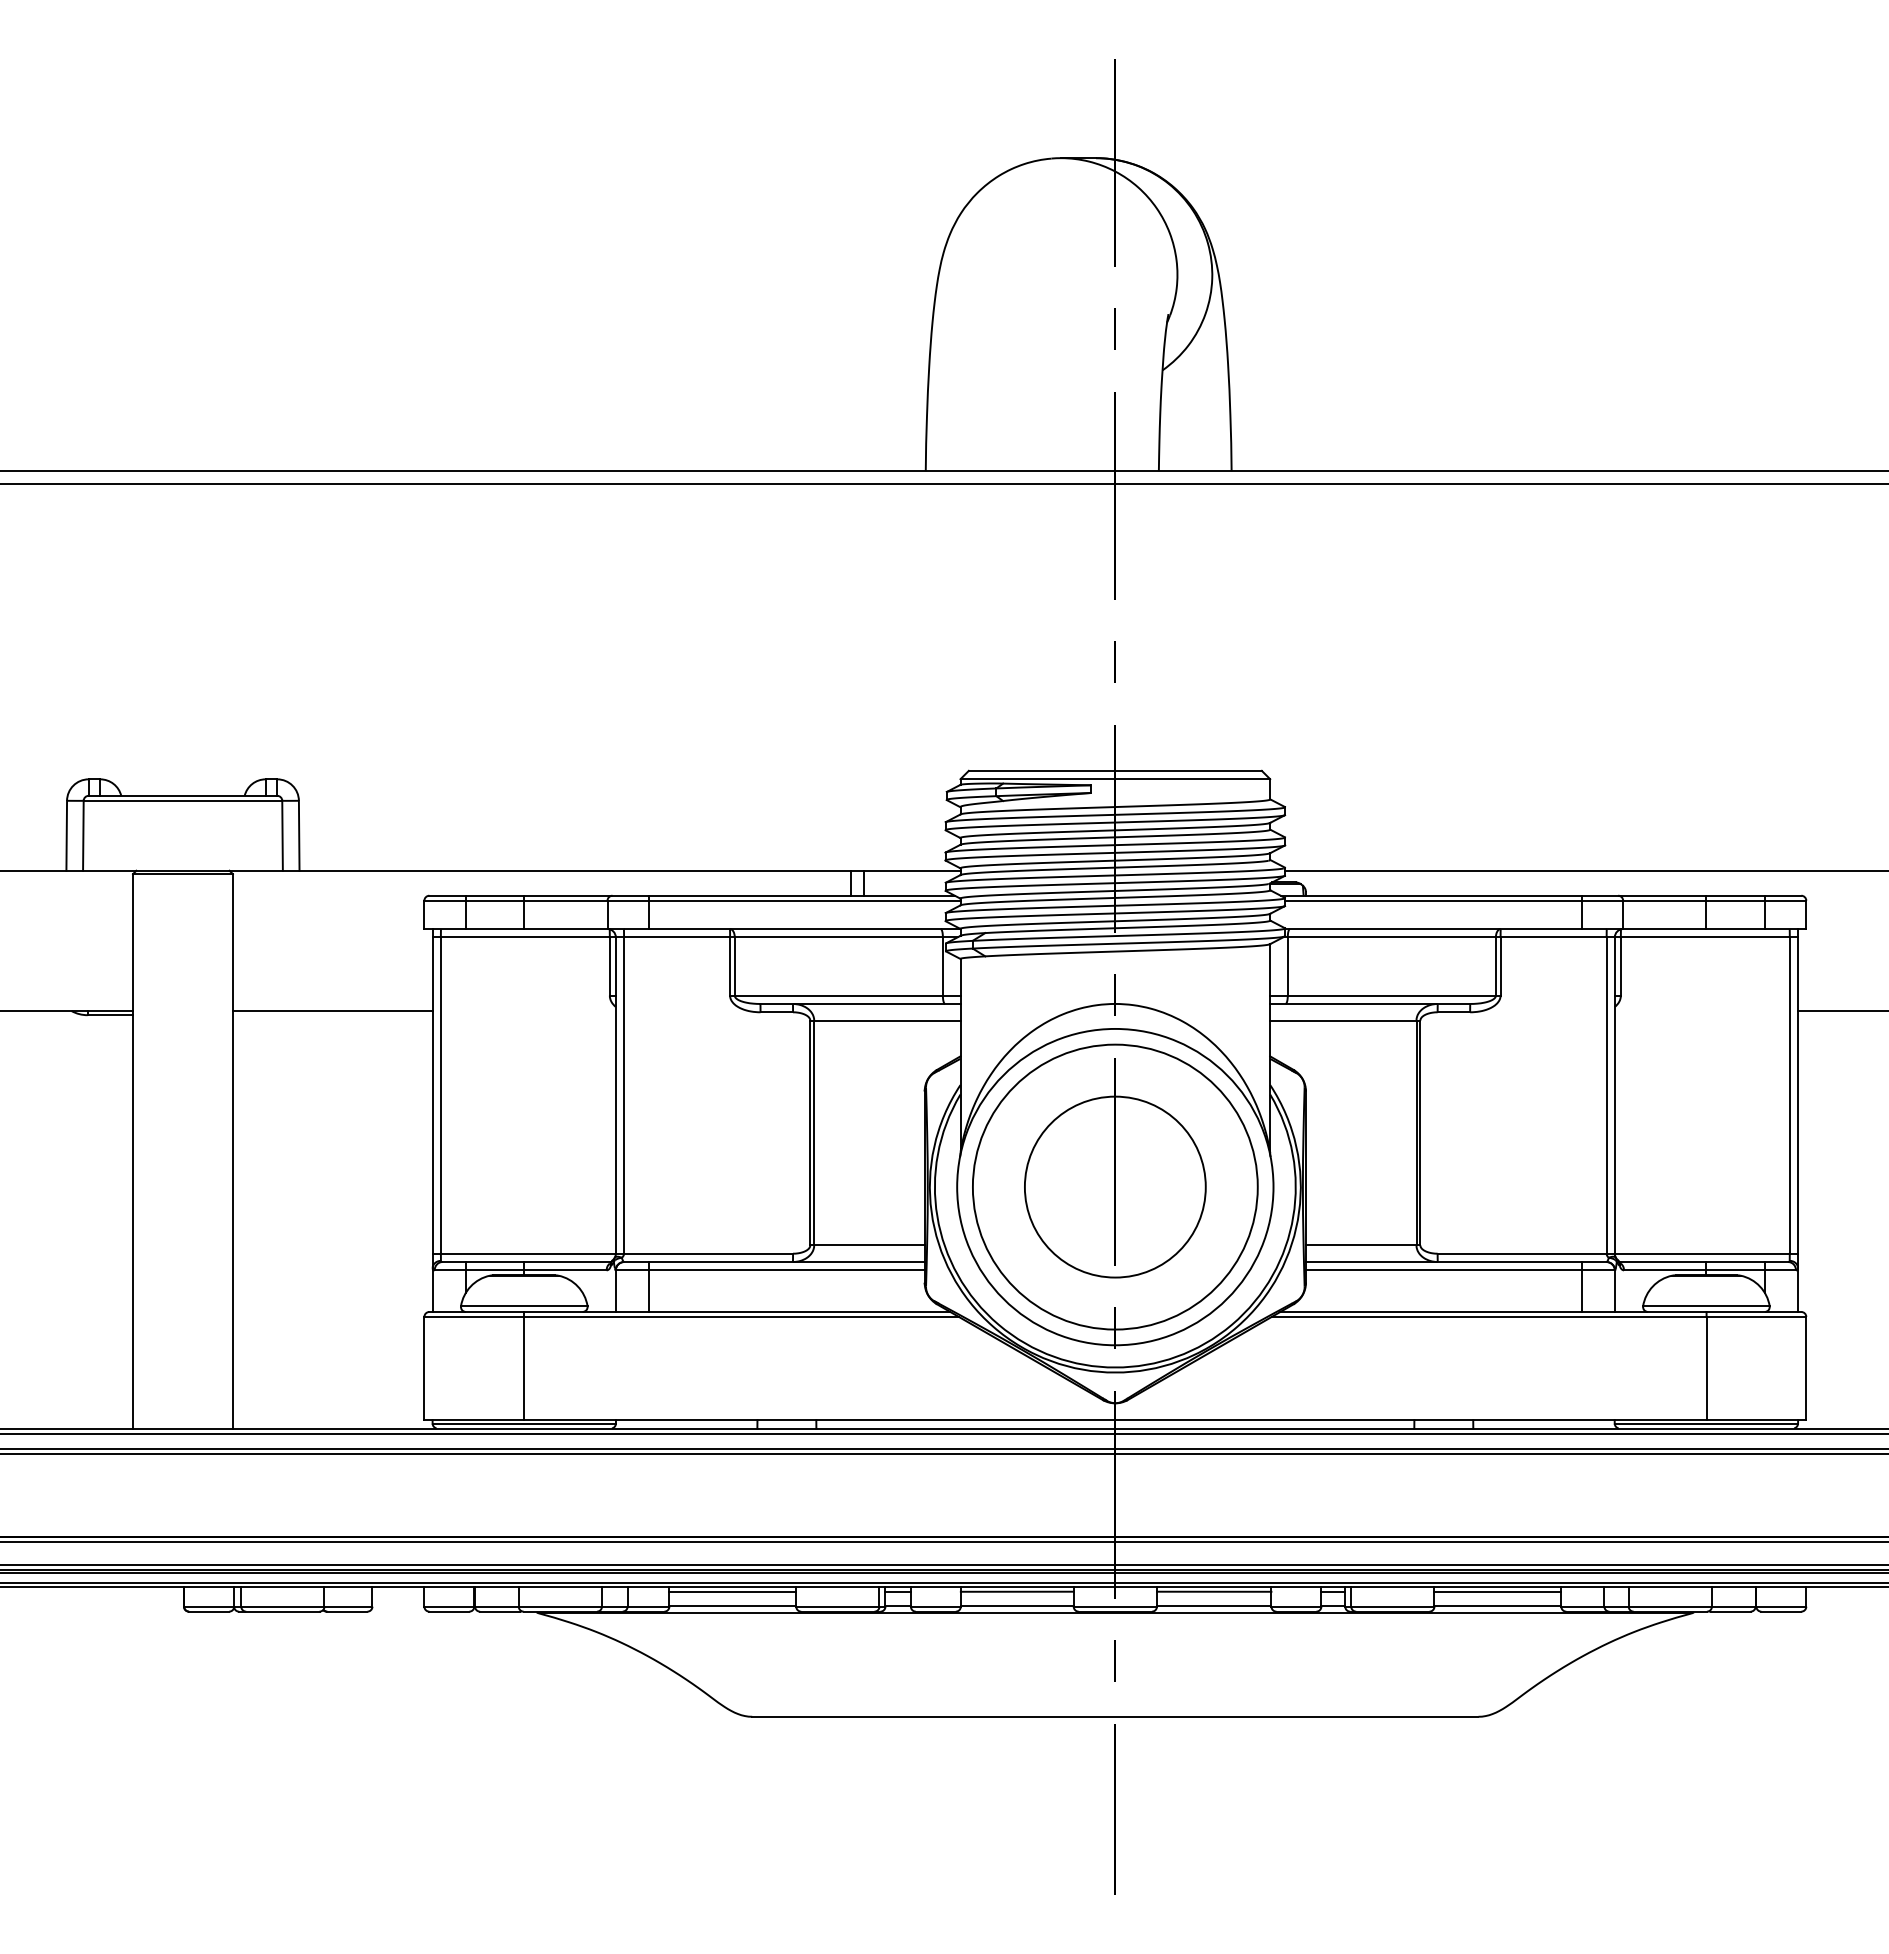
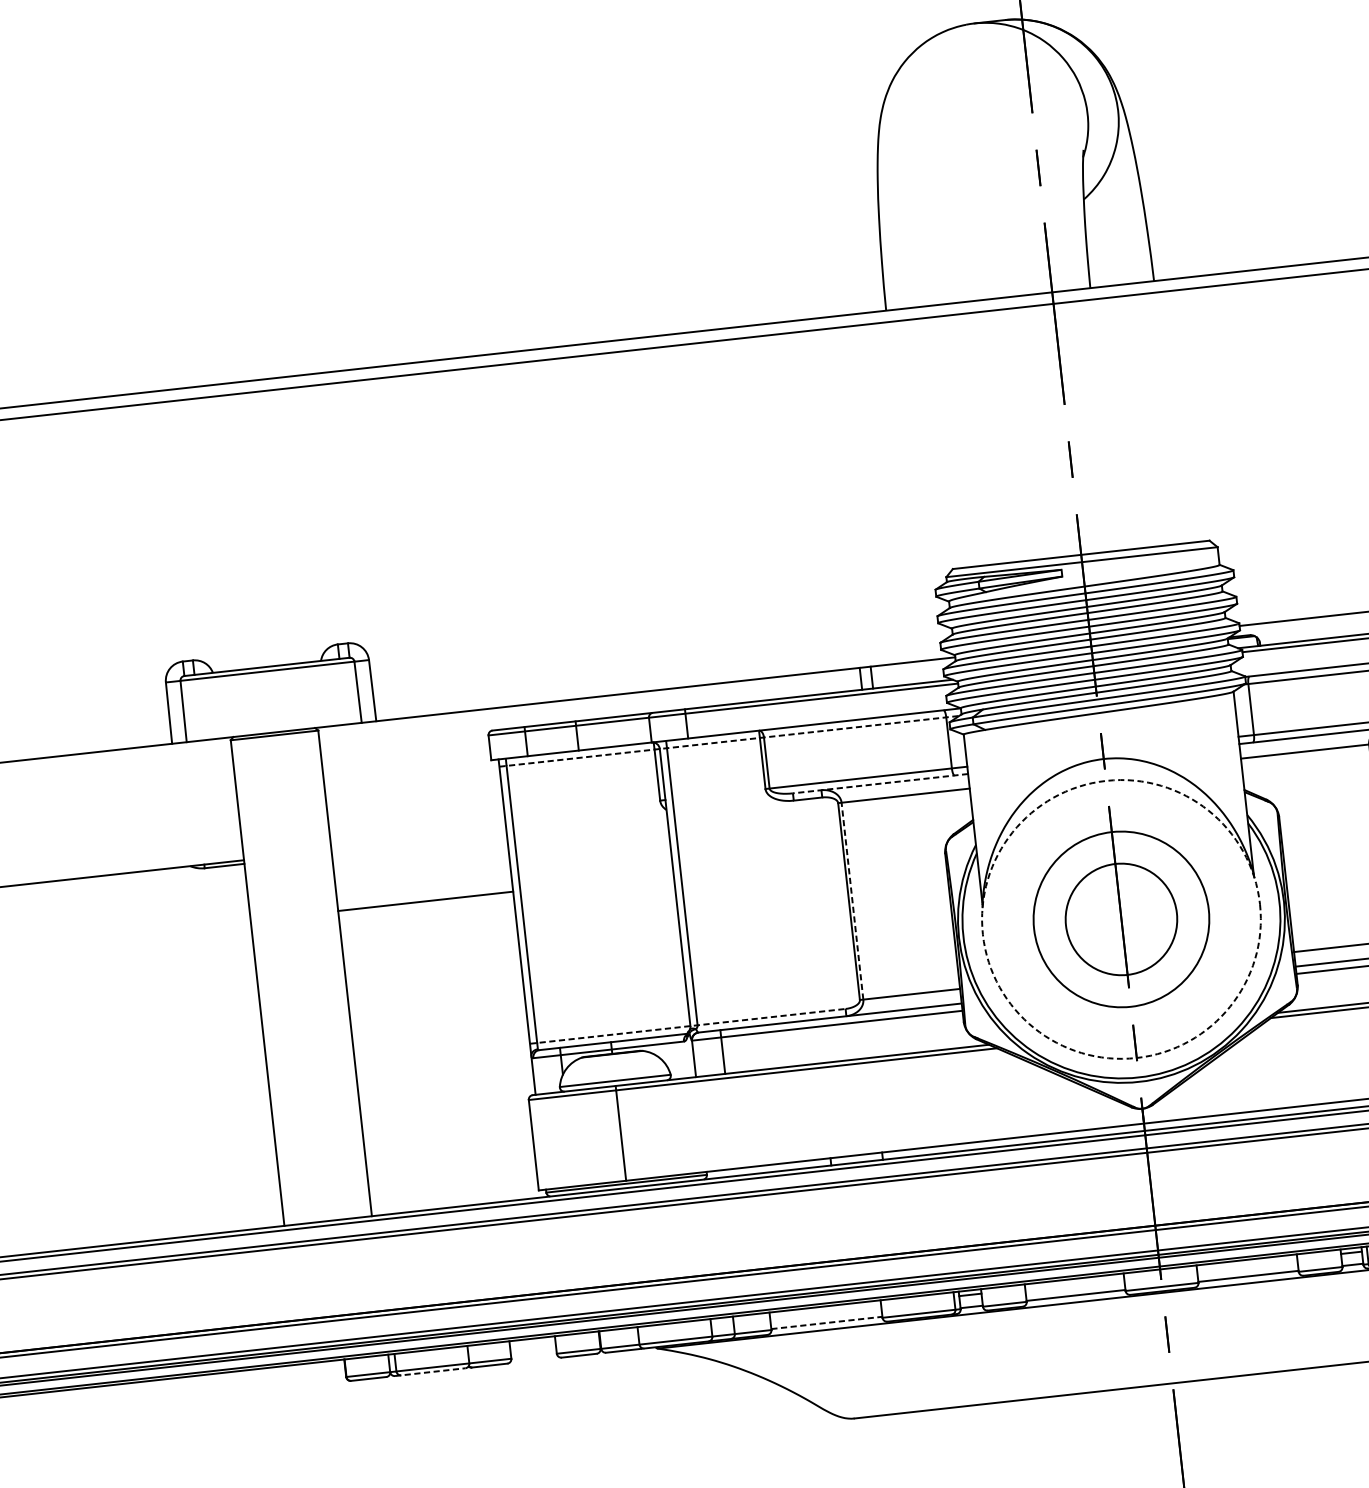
line: (695, 937) -> (729, 741), solid -> dashed
line: (859, 1003) -> (879, 783), solid -> dashed
line: (332, 1011) -> (425, 901), moved
line: (814, 1132) -> (852, 900), solid -> dashed
circle: (1114, 1186) -> (1120, 919), size x0.7
circle: (1114, 1186) -> (1120, 919), size x0.7
circle: (1115, 1186) -> (1121, 918), solid -> dashed
line: (613, 1253) -> (688, 1026), solid -> dashed
line: (732, 1591) -> (825, 1310), removed
line: (1016, 1591) -> (1073, 1283), removed
line: (1213, 1591) -> (1246, 1264), removed
line: (733, 1605) -> (827, 1322), solid -> dashed
line: (279, 1611) -> (430, 1371), solid -> dashed

